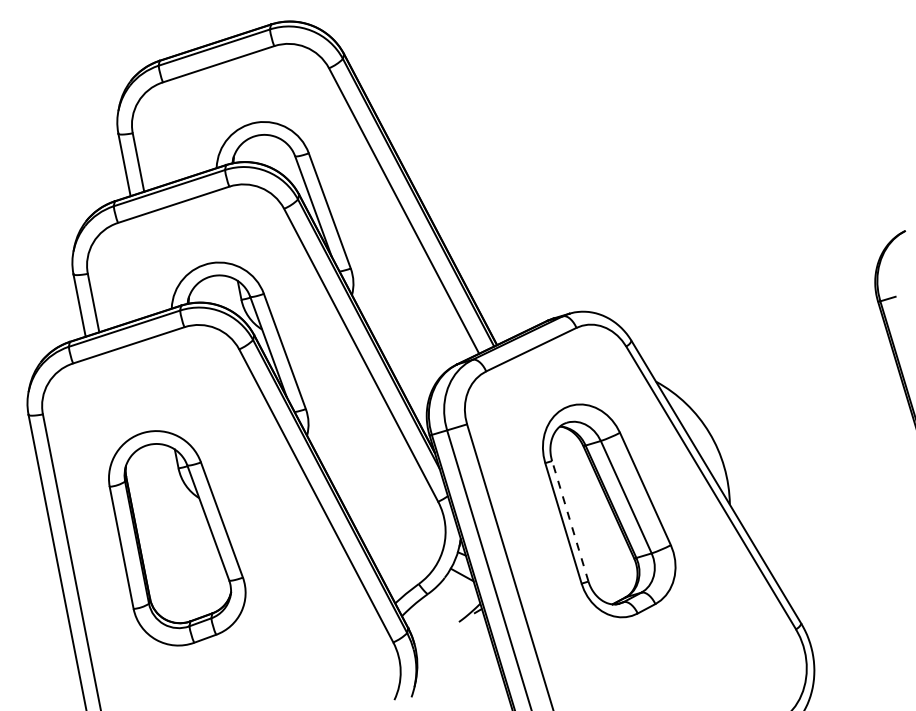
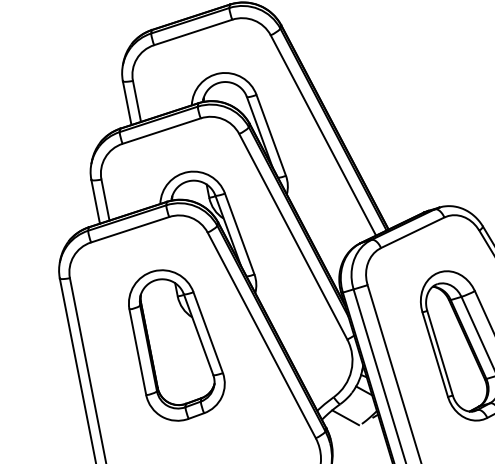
line: (570, 521) -> (440, 353), dashed -> solid
part: (177, 538) -> (177, 345), moved
line: (435, 612) -> (345, 417), added

